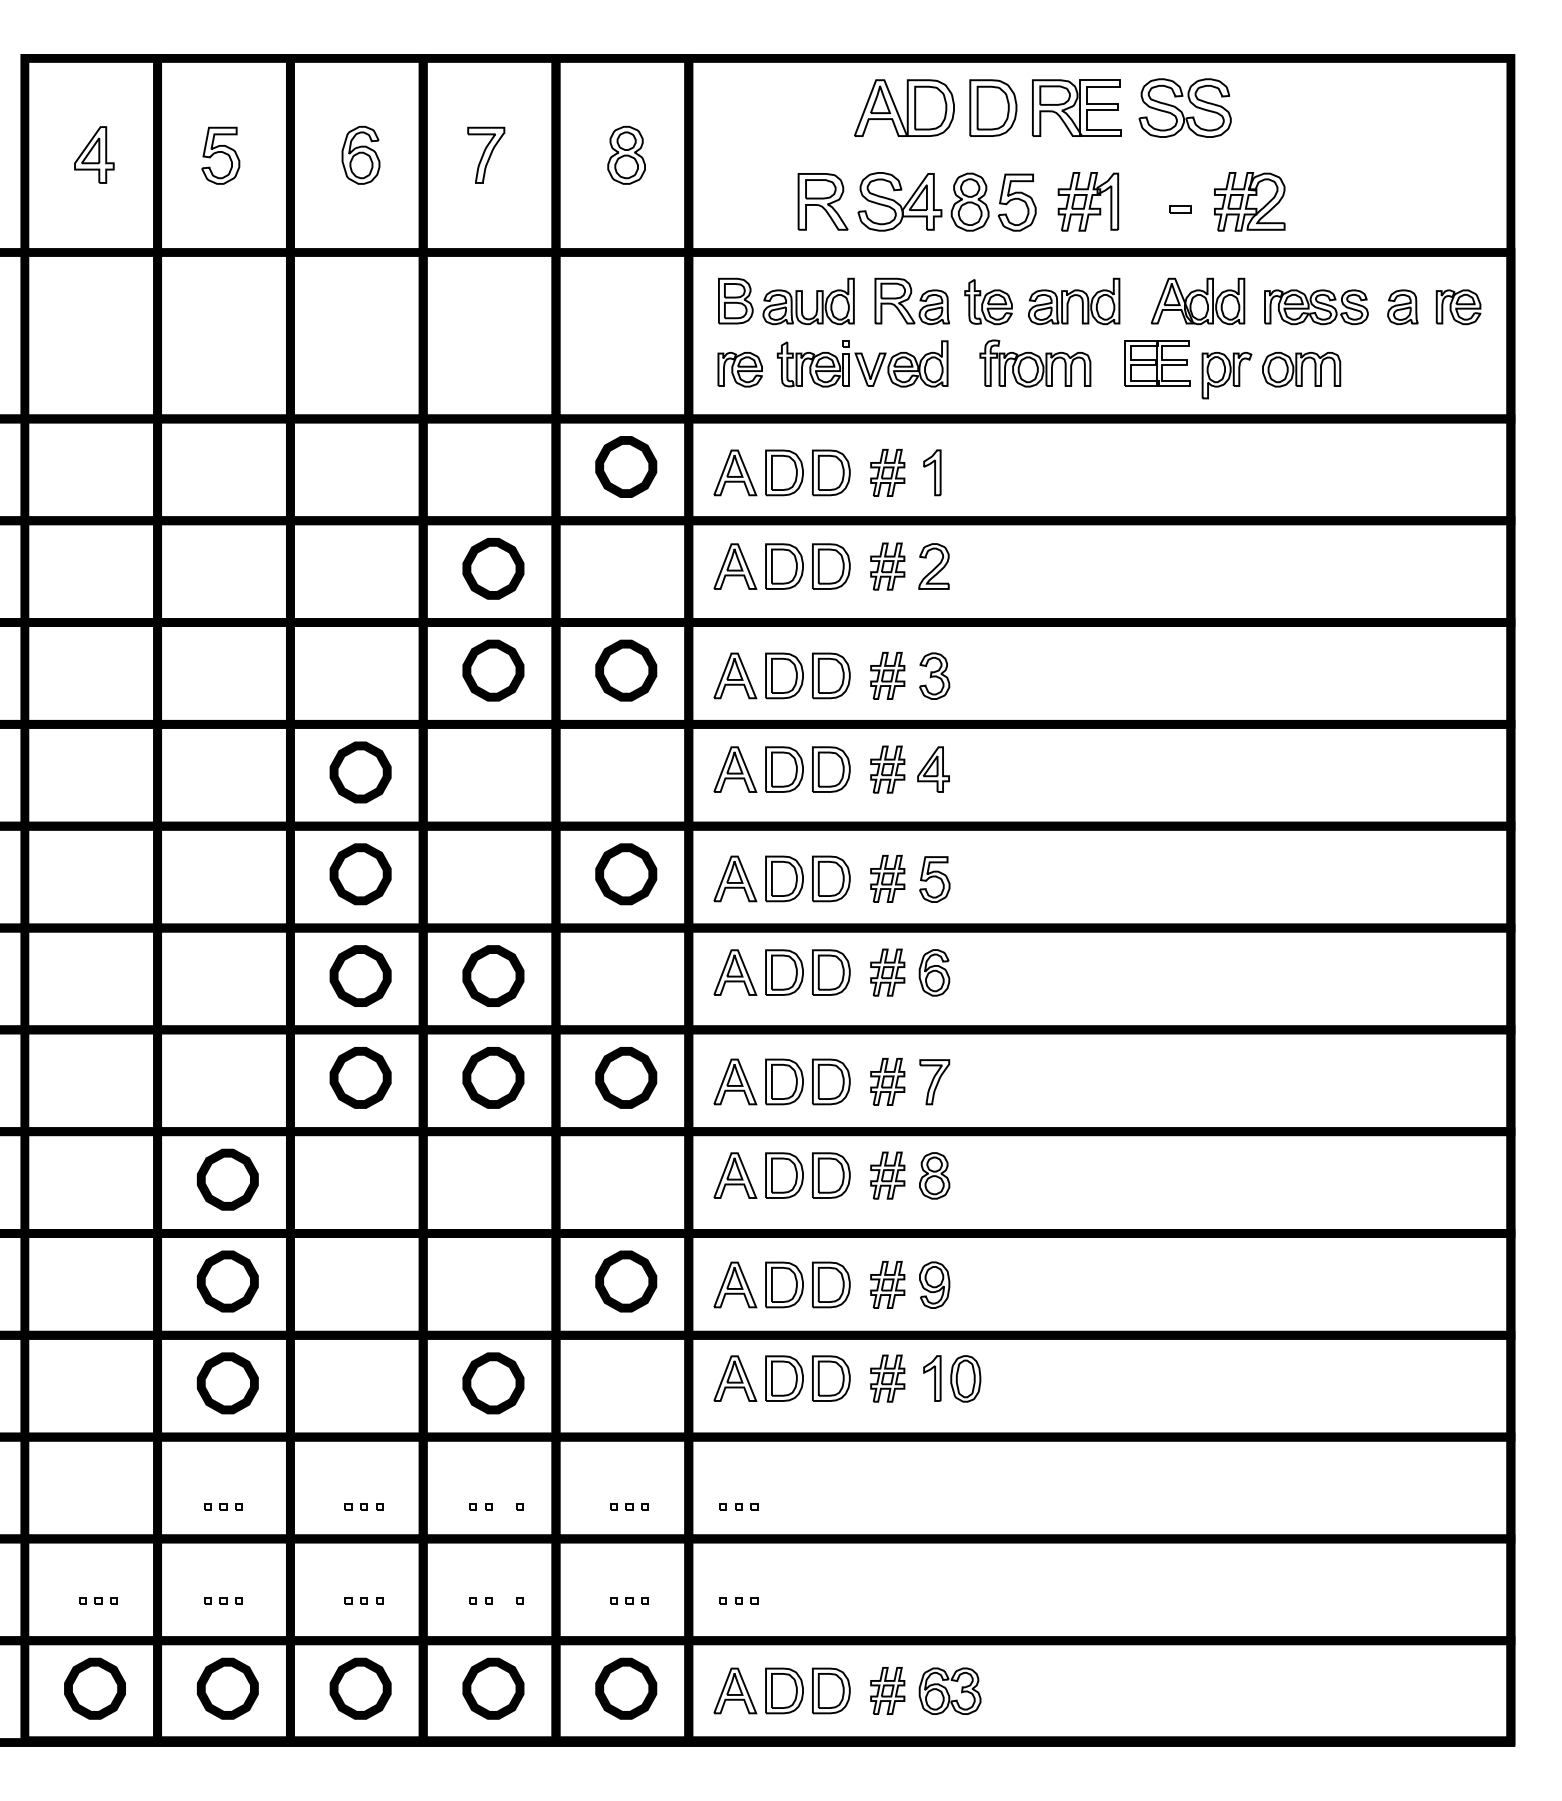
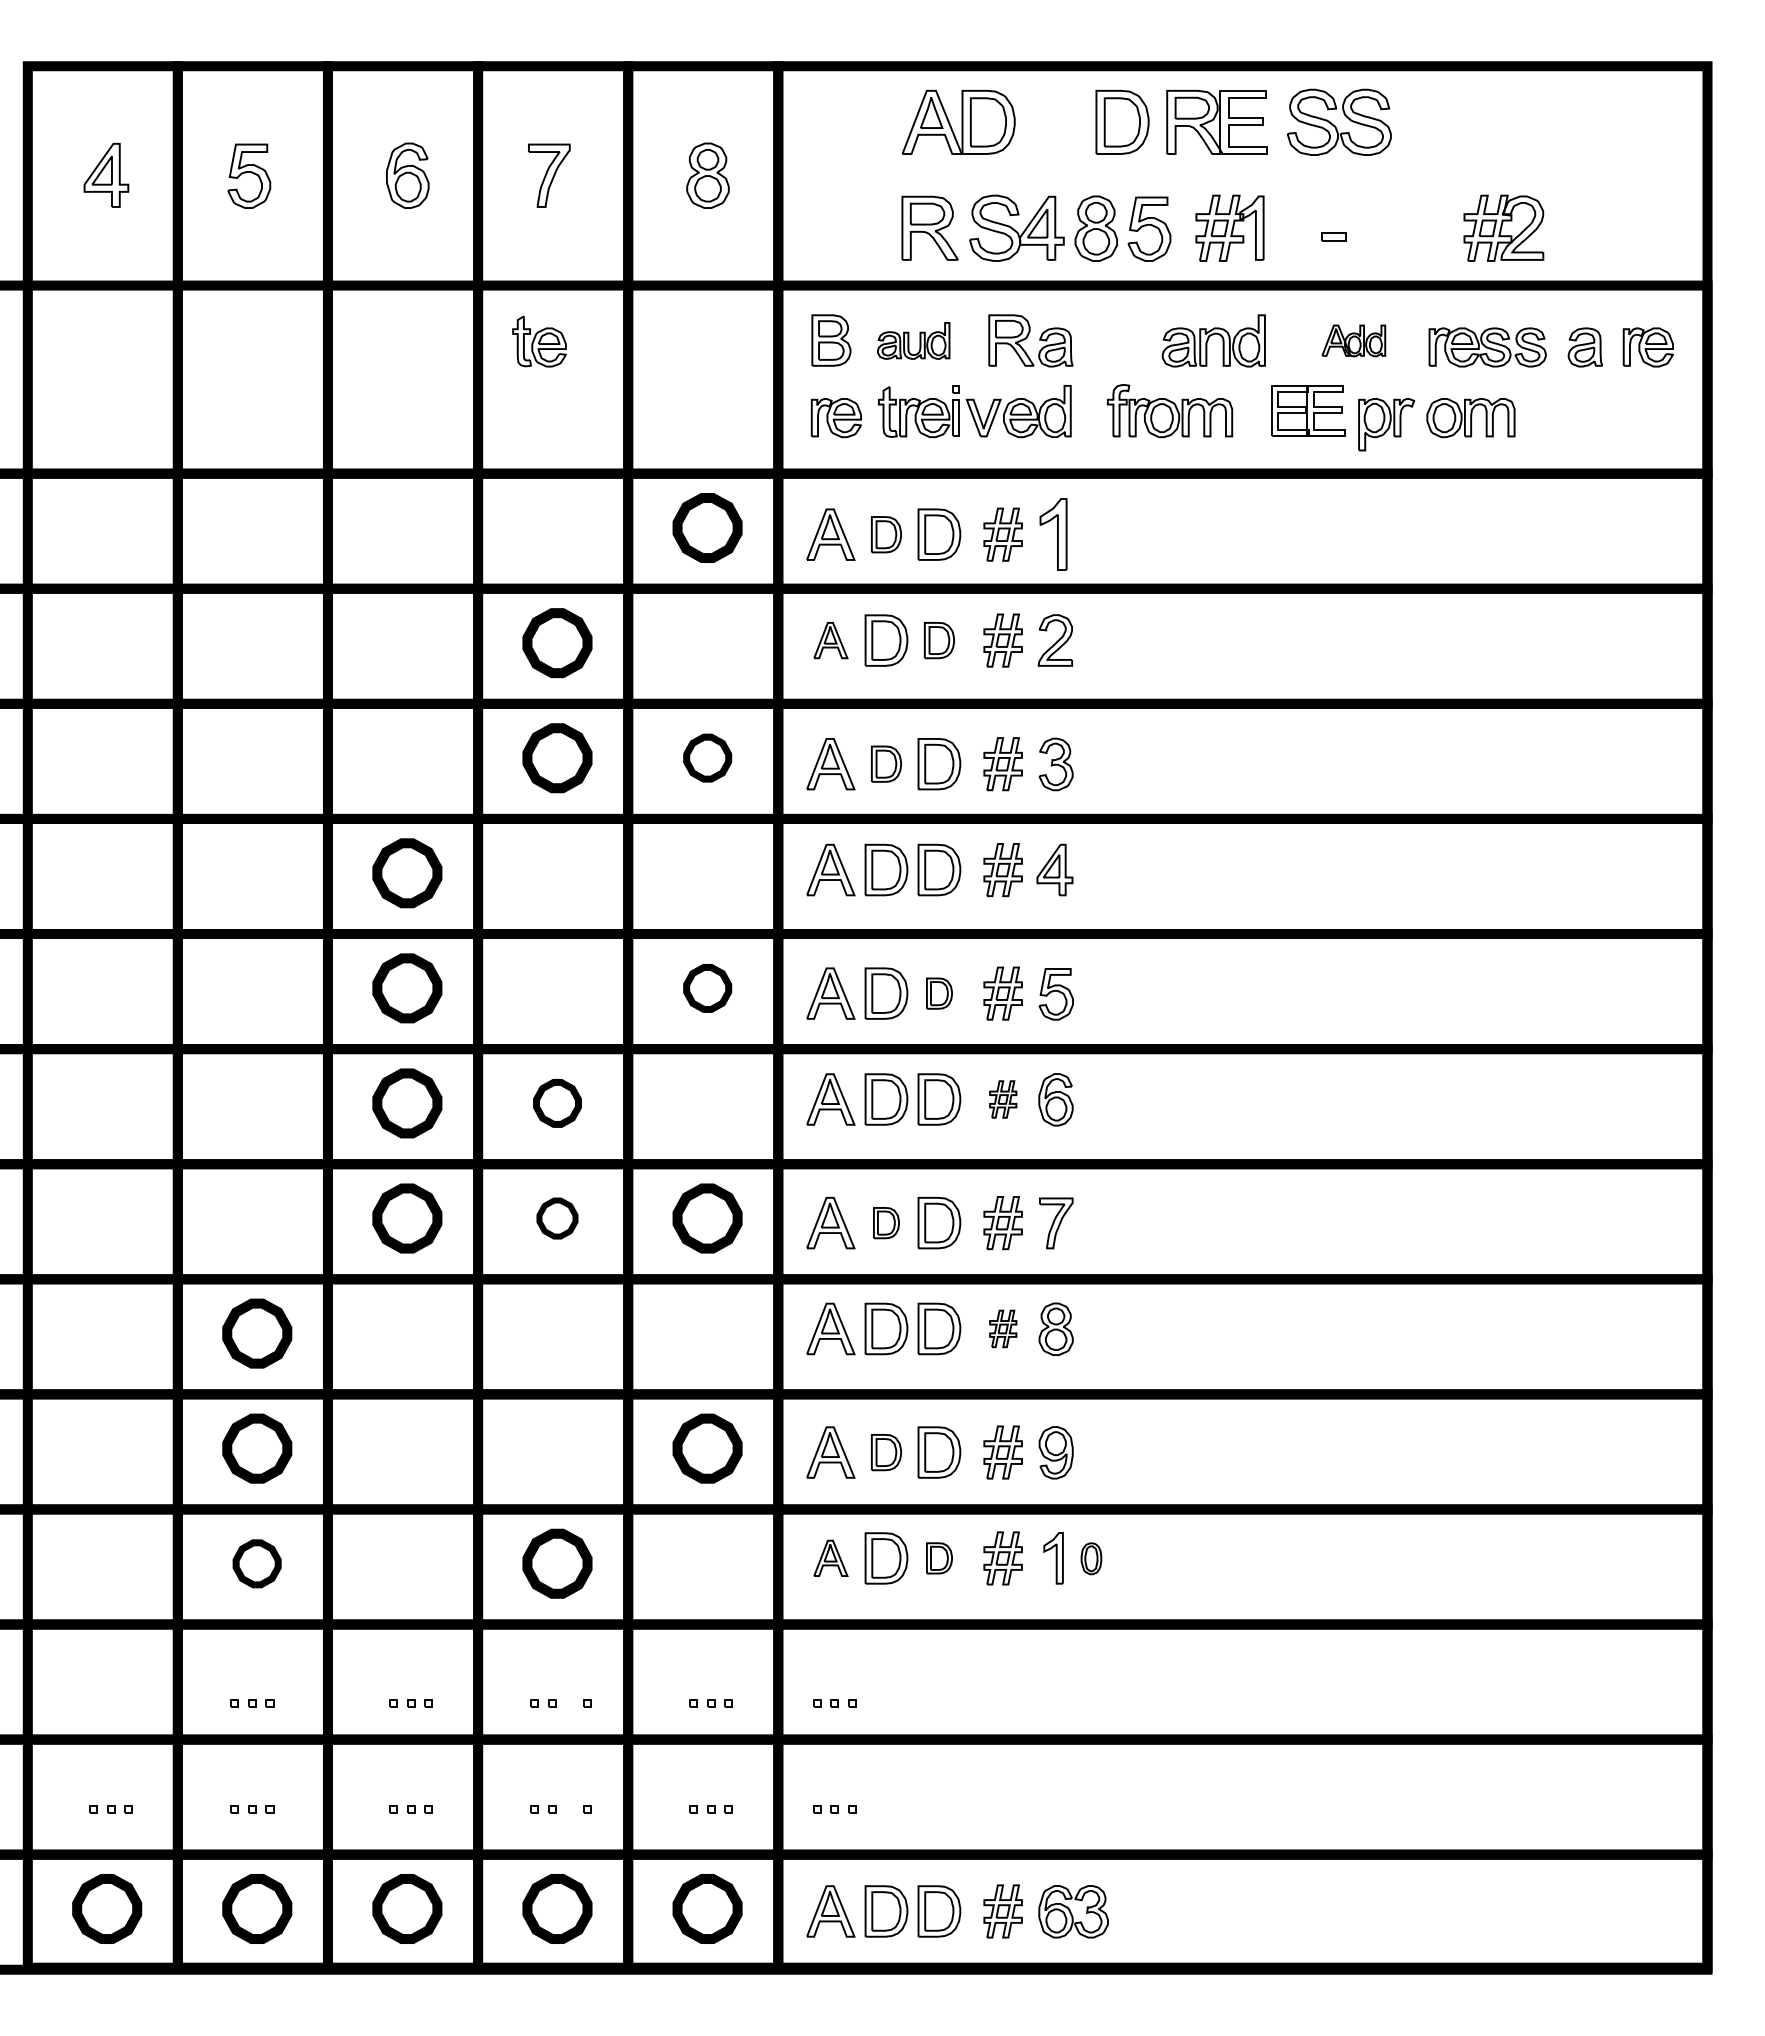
part: (904, 107) -> (958, 121), moved
part: (1249, 201) -> (1503, 227), moved
part: (808, 301) -> (913, 340), size x0.7
part: (1197, 301) -> (1353, 340), size x0.6
part: (988, 302) -> (539, 342), moved
part: (784, 472) -> (886, 534), size x0.7
part: (932, 472) -> (1053, 534), size x1.4
part: (735, 566) -> (831, 640), size x0.7
part: (831, 566) -> (939, 640), size x0.7
part: (626, 670) -> (707, 758), size x0.7
part: (784, 675) -> (886, 763), size x0.7
part: (626, 874) -> (707, 988), size x0.7
part: (831, 878) -> (939, 993), size x0.6
part: (887, 972) -> (1002, 1099), size x0.7
part: (493, 975) -> (557, 1102), size x0.7
part: (493, 1077) -> (557, 1218), size x0.6
part: (784, 1081) -> (886, 1222), size x0.6
part: (887, 1175) -> (1002, 1328), size x0.7
part: (784, 1284) -> (886, 1452), size x0.7
part: (735, 1378) -> (831, 1558), size x0.7
part: (831, 1378) -> (939, 1558), size x0.6
part: (965, 1378) -> (1091, 1558), size x0.6
part: (227, 1383) -> (256, 1563), size x0.7

